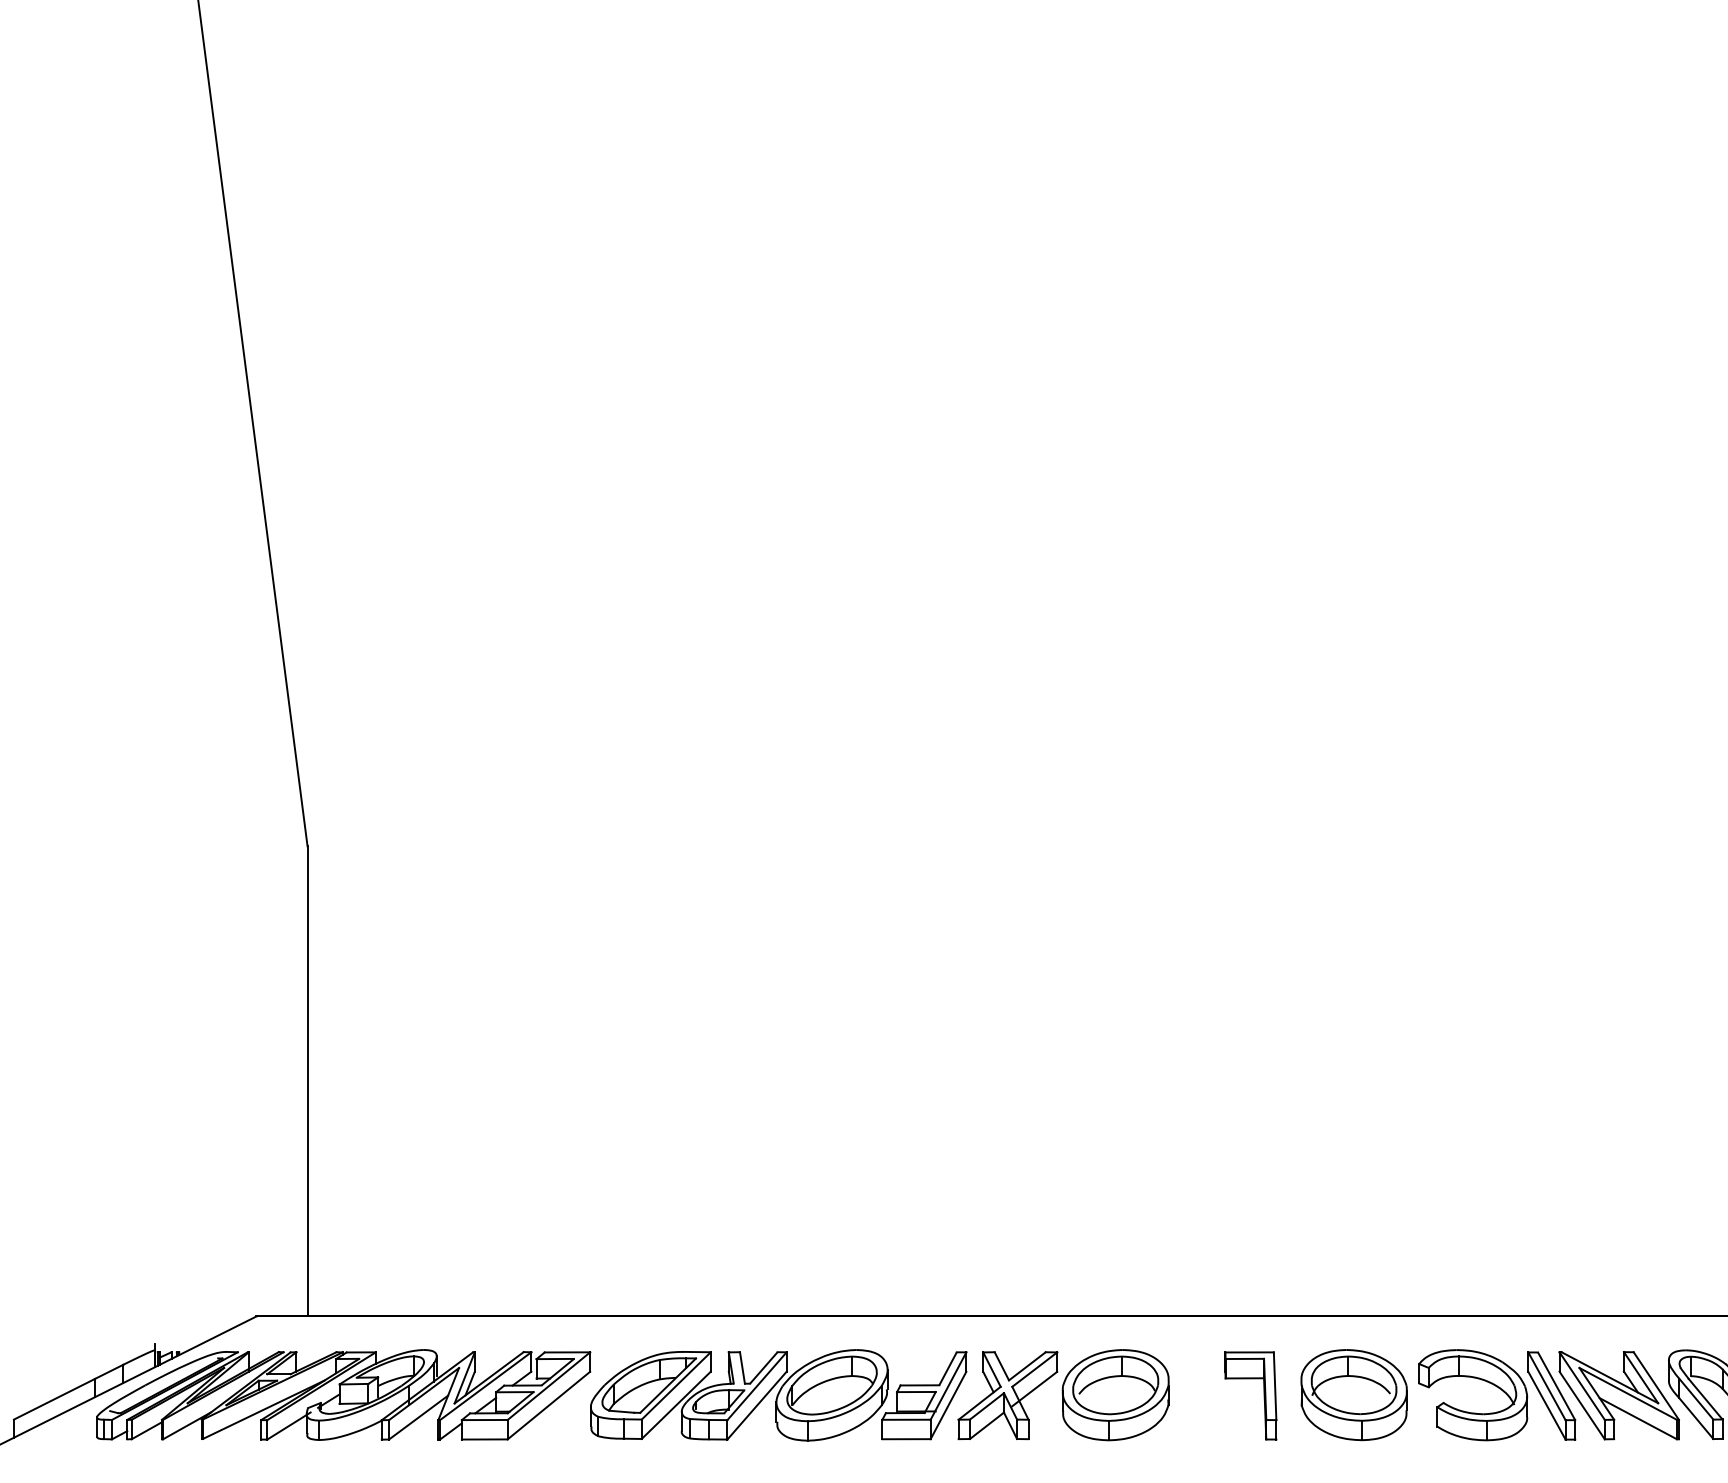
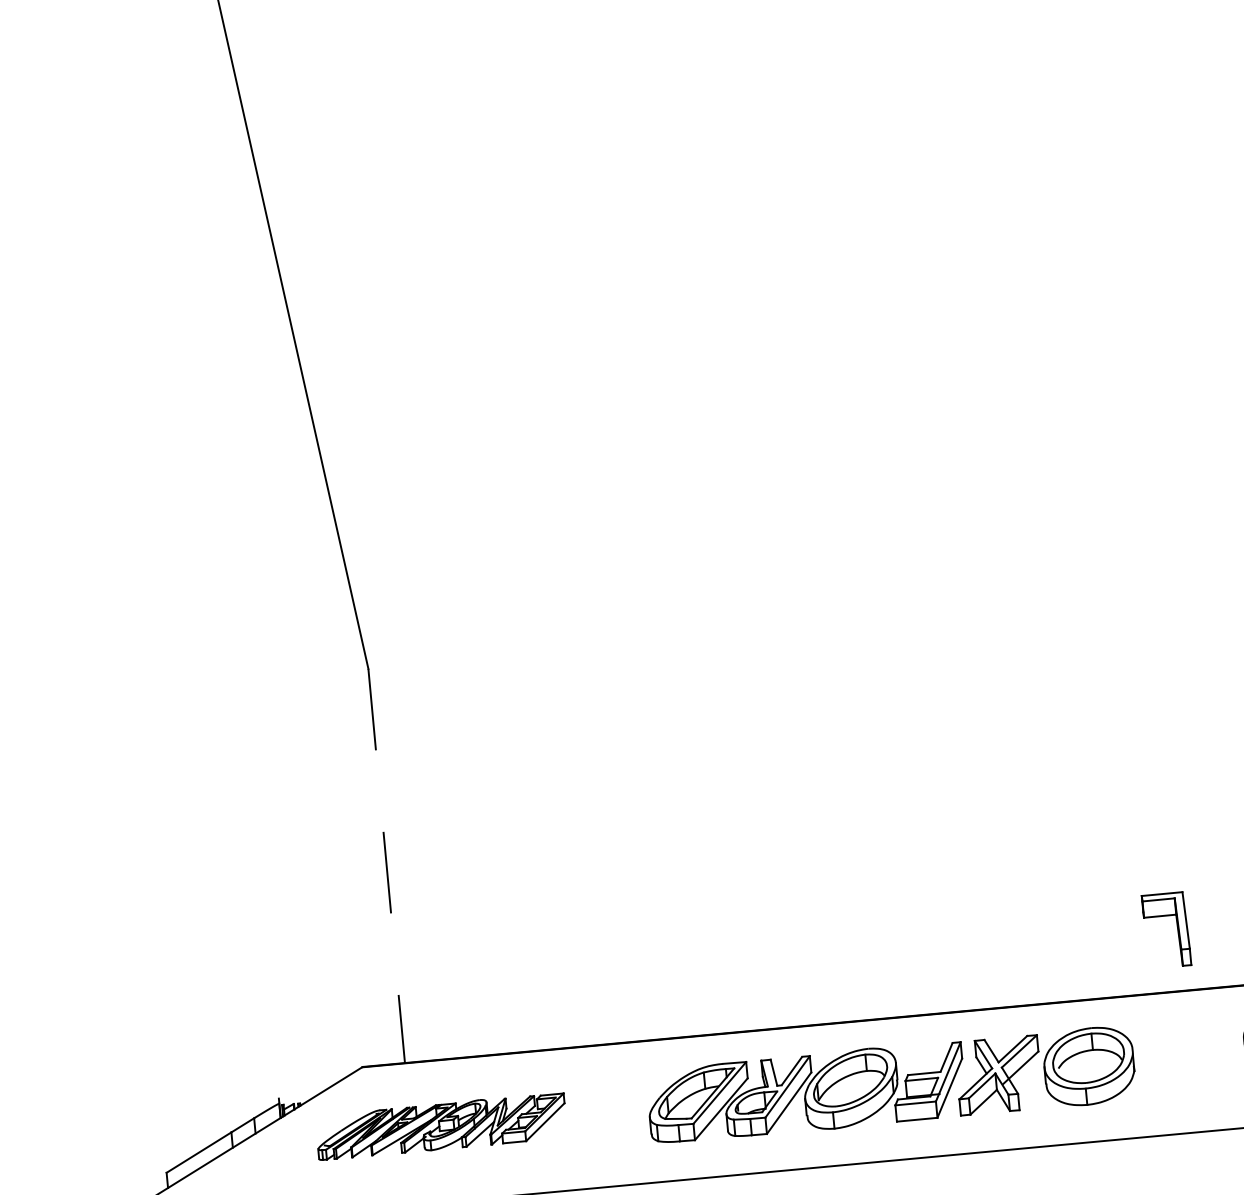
line: (307, 1081) -> (386, 866), solid -> dashed
part: (343, 1394) -> (441, 1126), size x0.6
part: (1263, 1395) -> (1177, 929), moved

